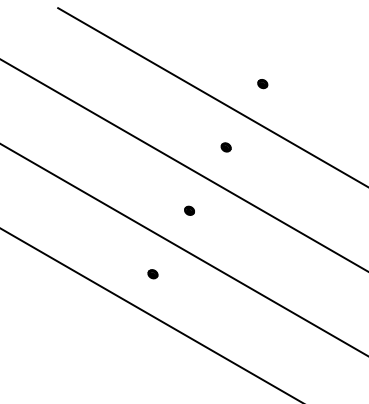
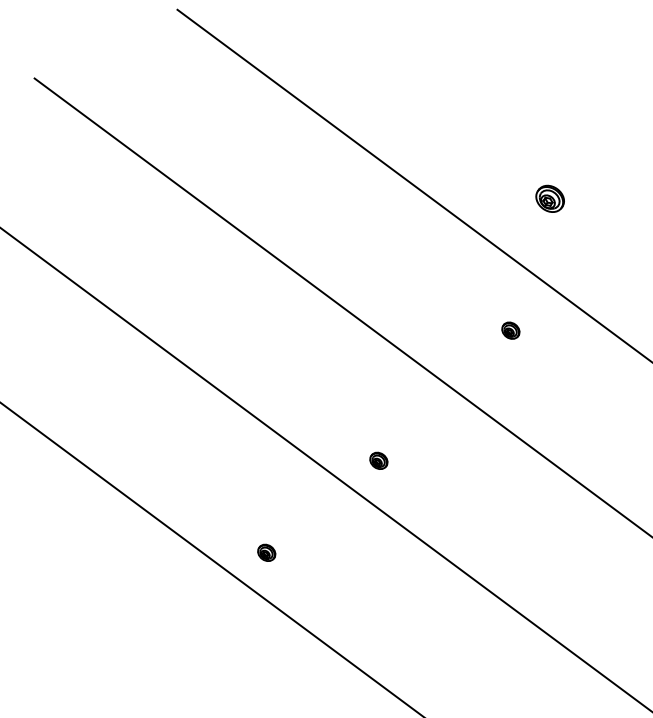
part: (262, 84) -> (549, 200), size x1.6
part: (225, 147) -> (509, 330), moved
part: (189, 210) -> (378, 460), moved
part: (152, 274) -> (265, 553), moved

